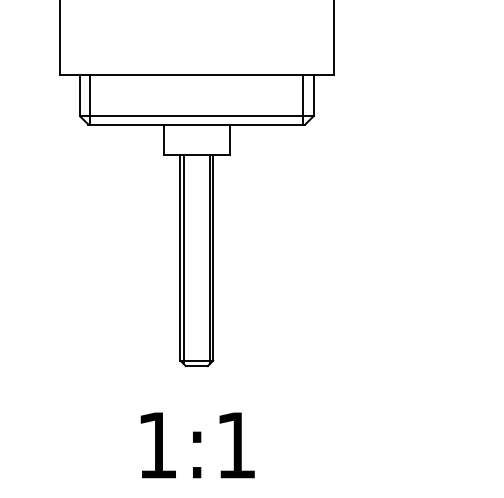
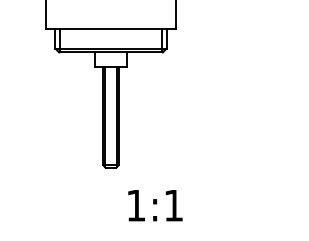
text: (197, 445) -> (155, 205), moved

